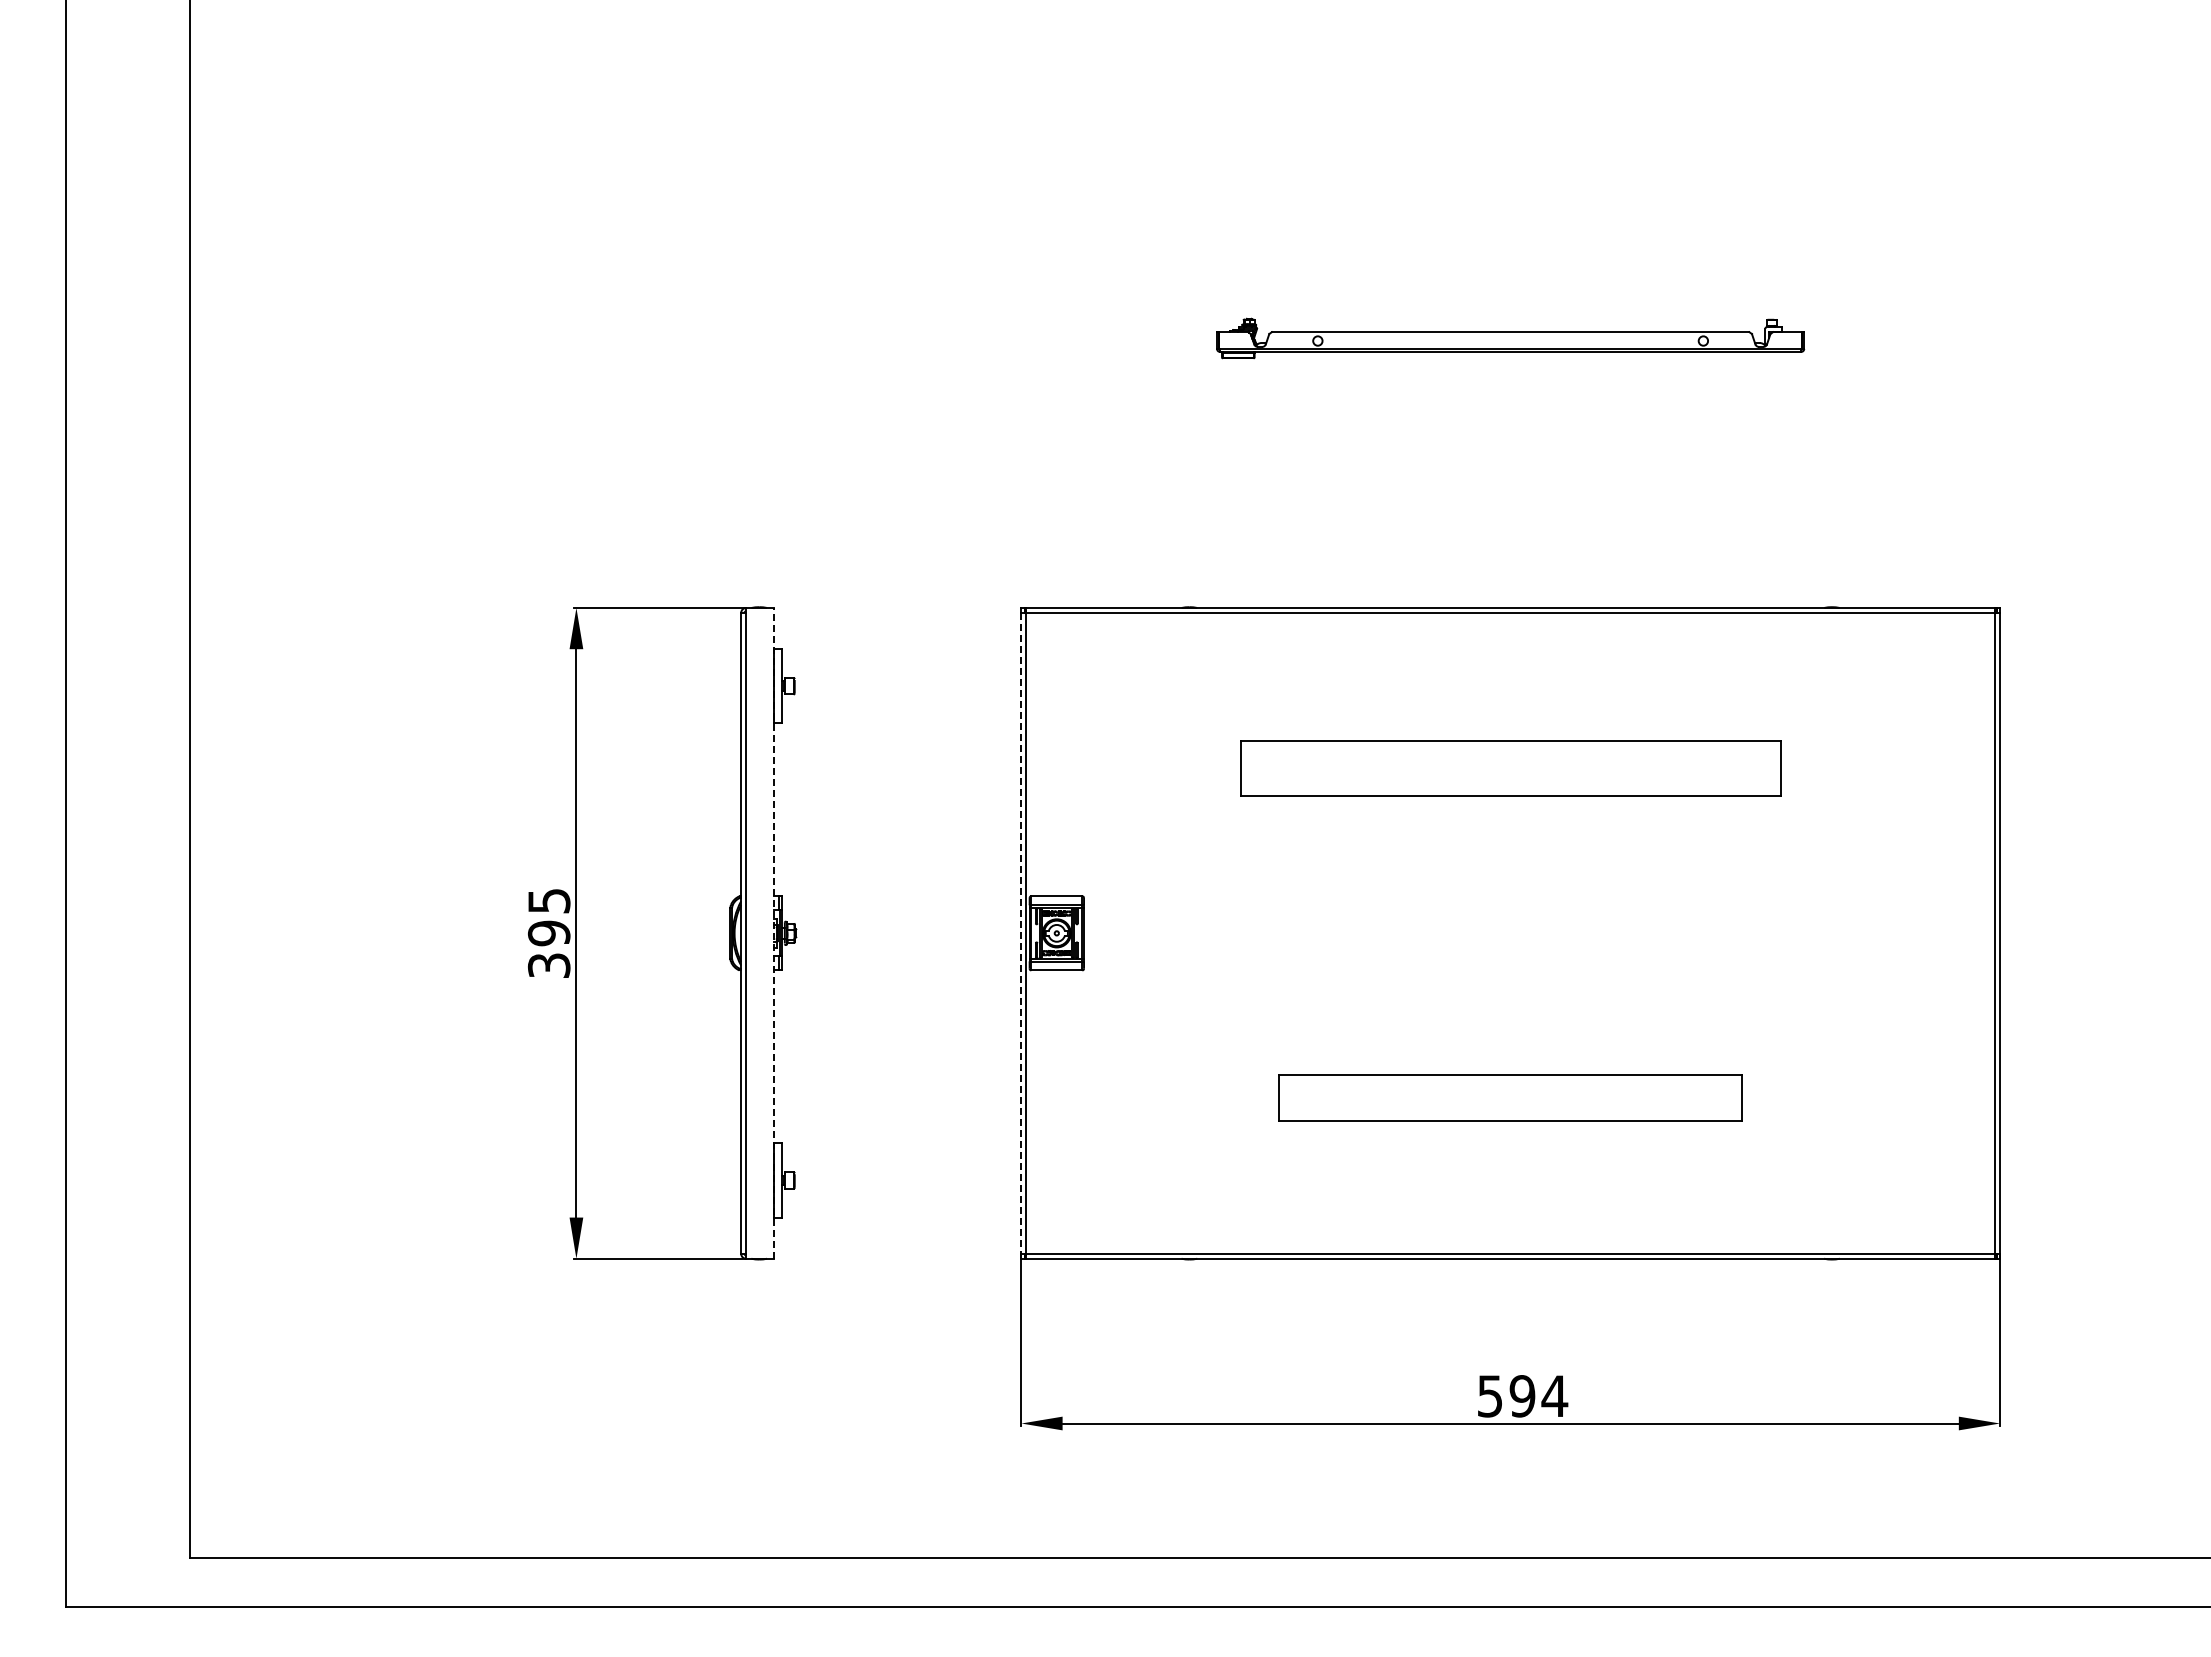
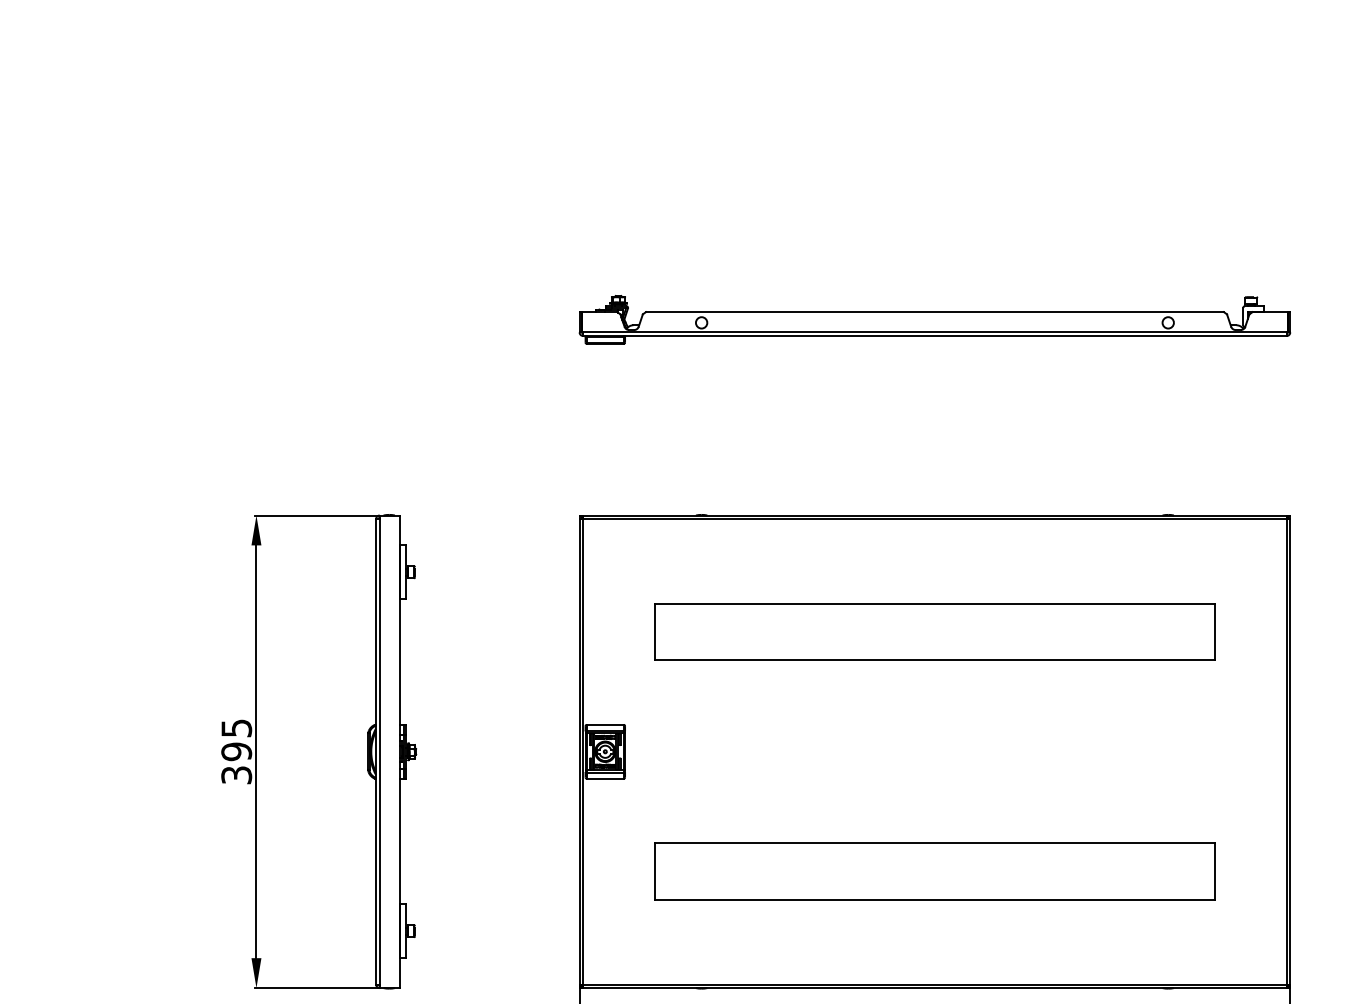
part: (1510, 338) -> (934, 319), size x1.67
part: (1510, 768) -> (934, 632), size x1.43
line: (774, 932) -> (400, 751), dashed -> solid
line: (1021, 933) -> (579, 751), dashed -> solid
part: (1510, 1097) -> (934, 870), size x1.67

